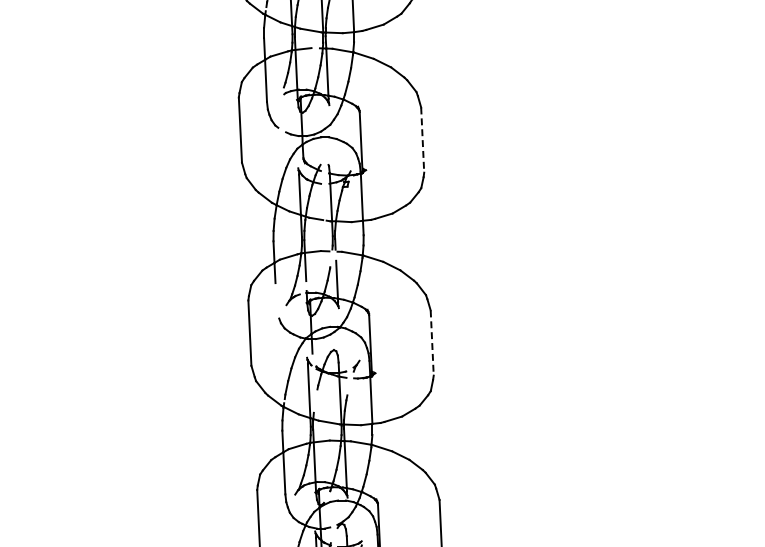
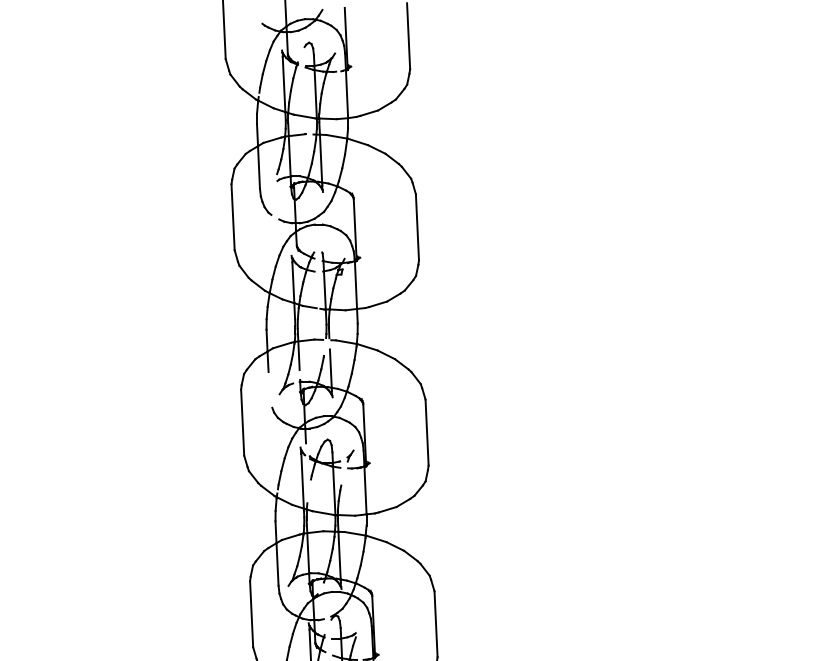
line: (422, 140) -> (417, 227), dashed -> solid
line: (432, 342) -> (427, 432), dashed -> solid

